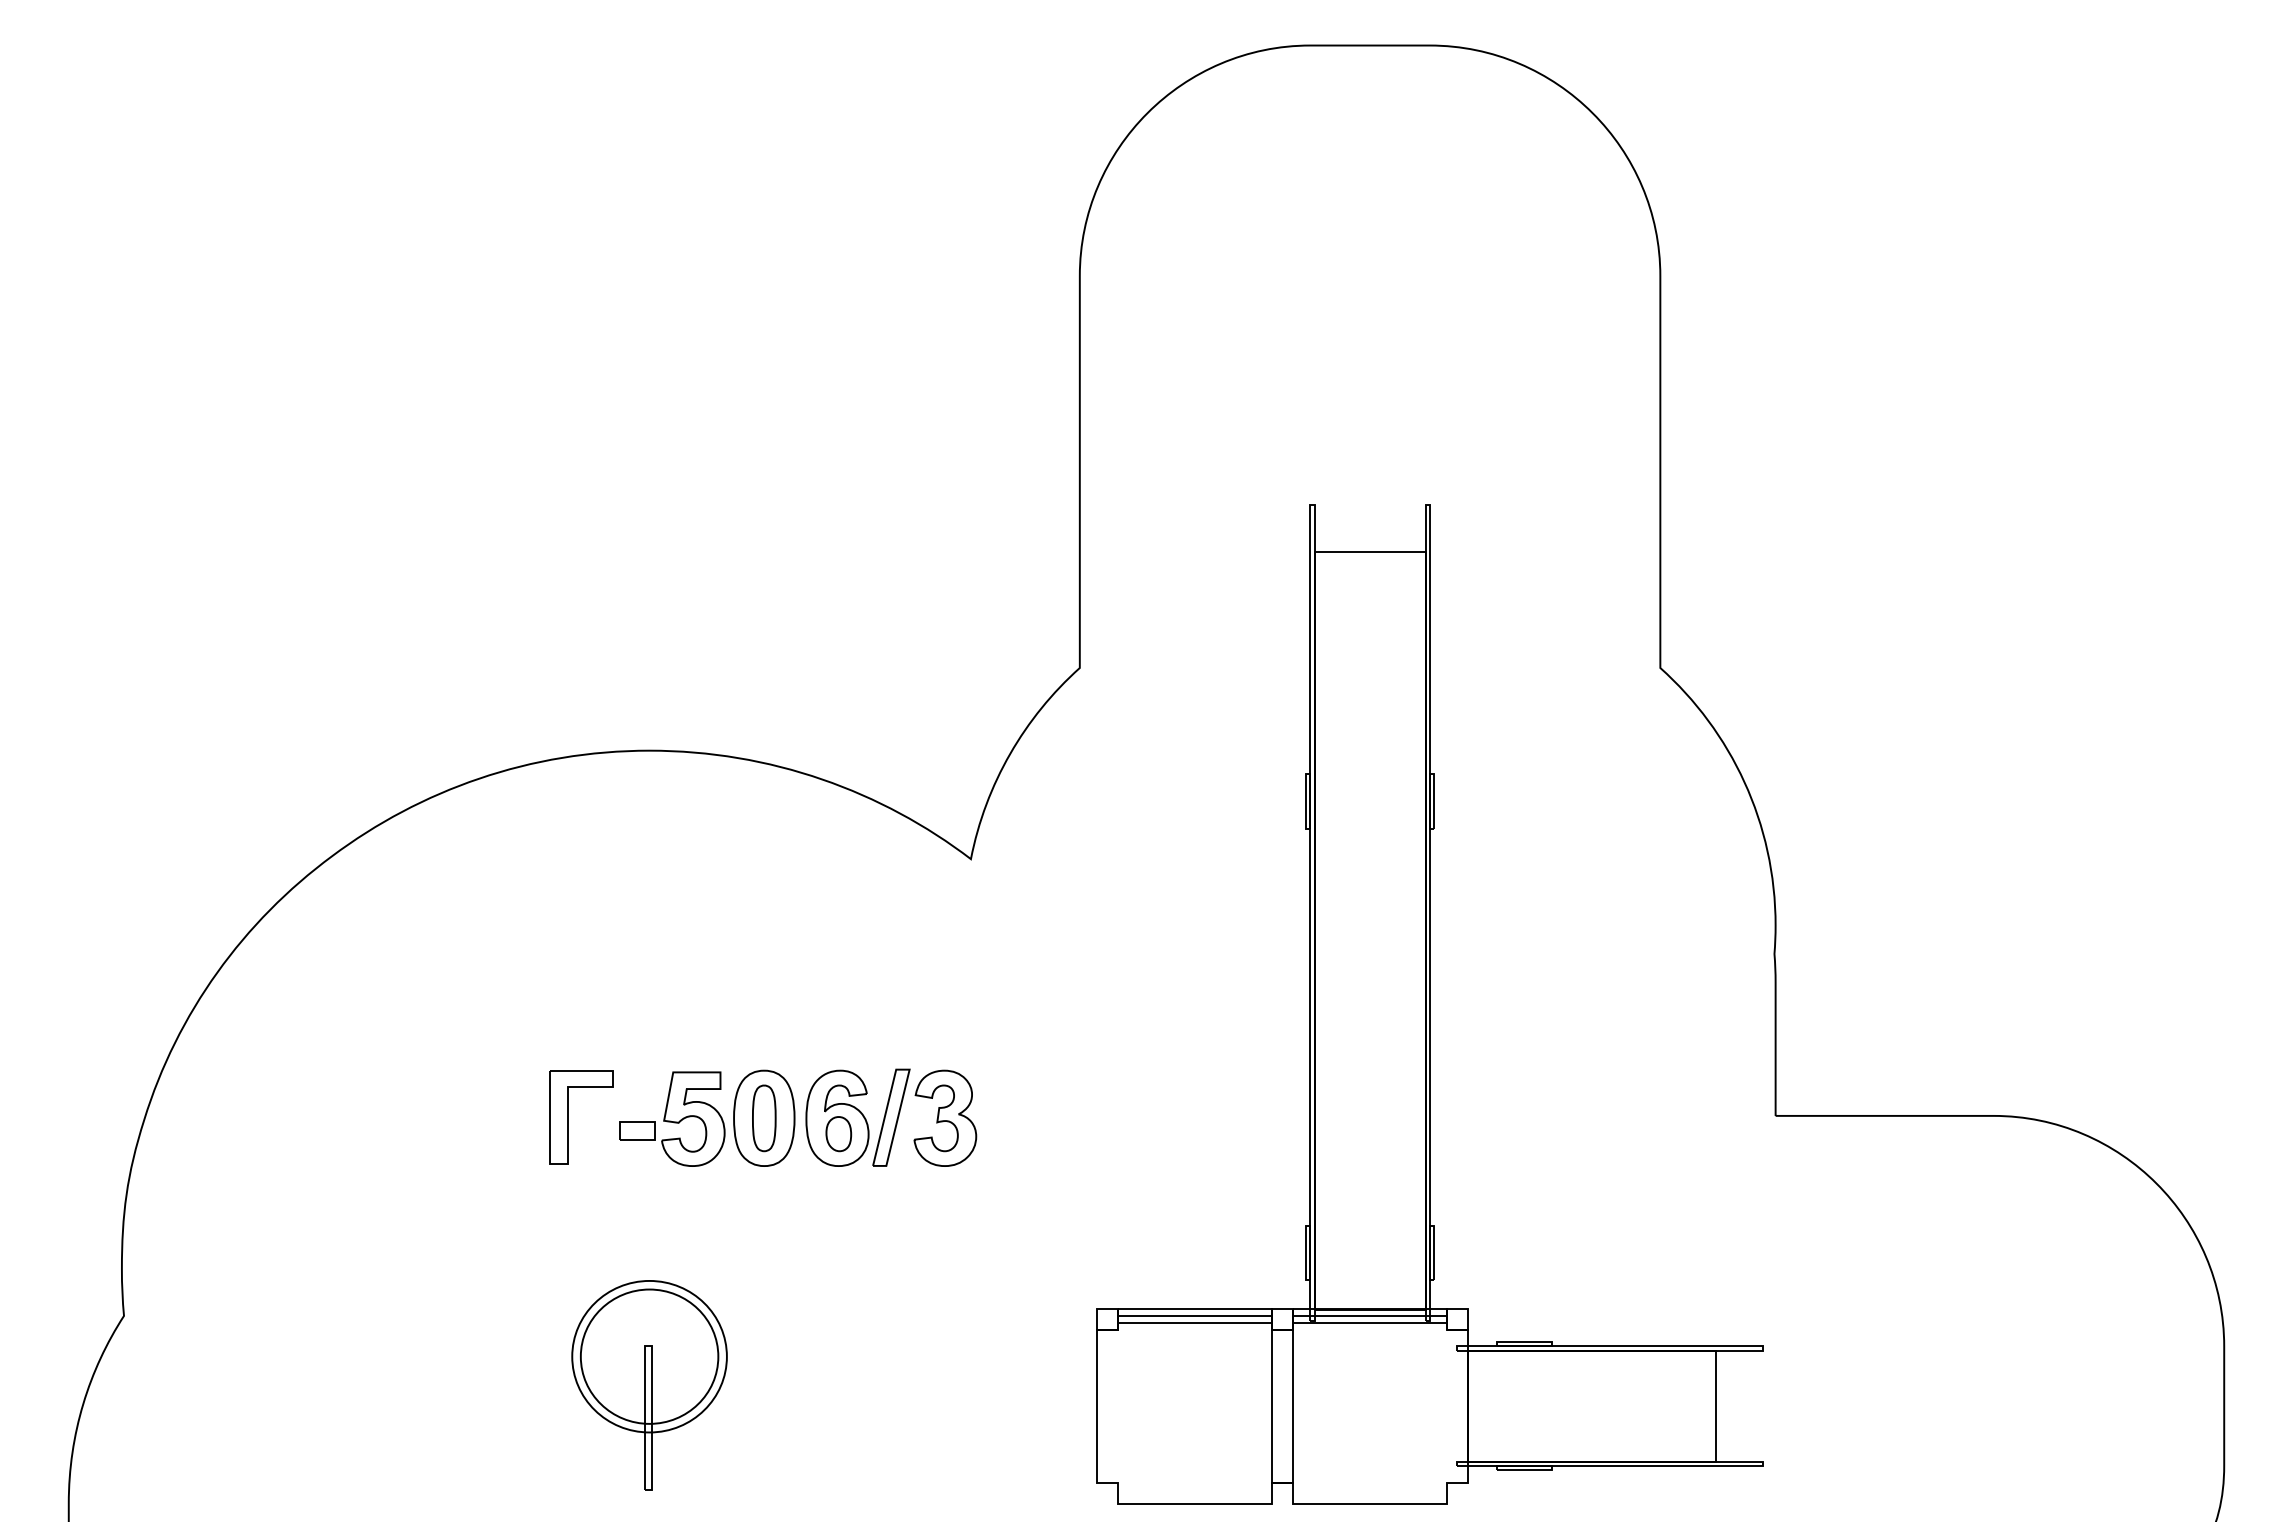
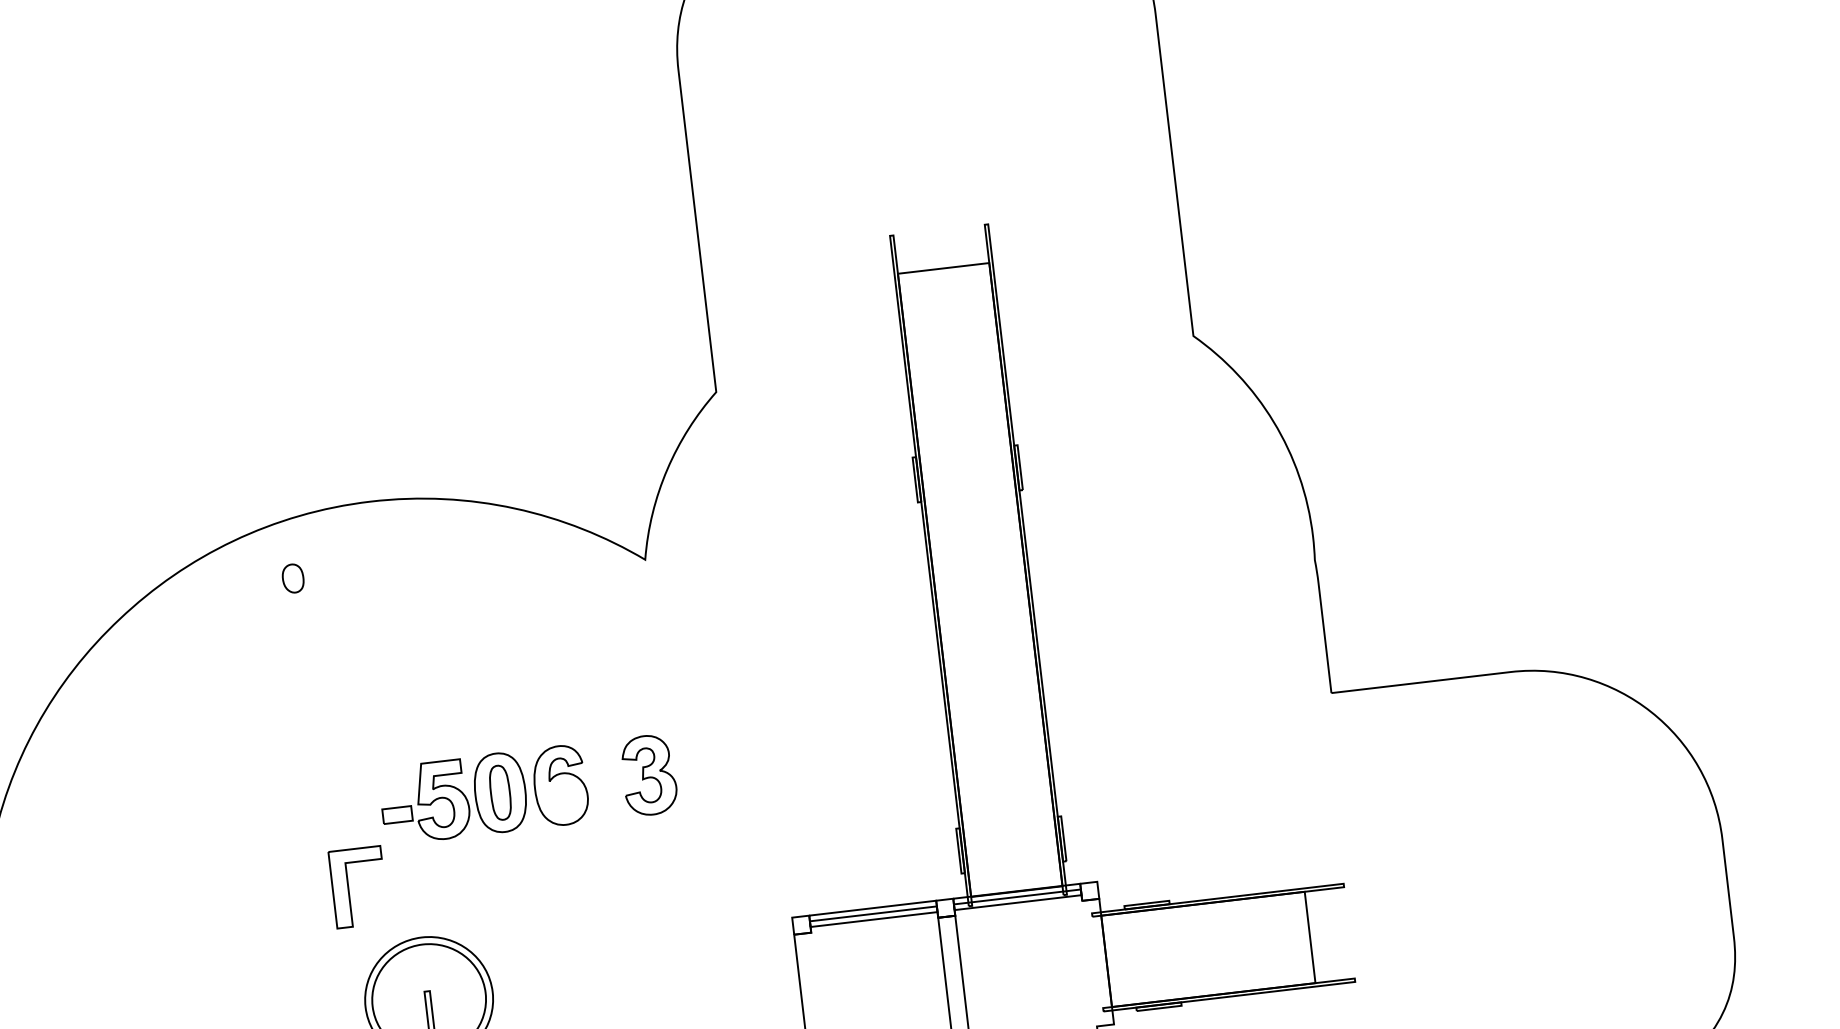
part: (568, 1117) -> (348, 888), moved
part: (891, 1117) -> (604, 779), removed
part: (838, 1134) -> (292, 578), moved

